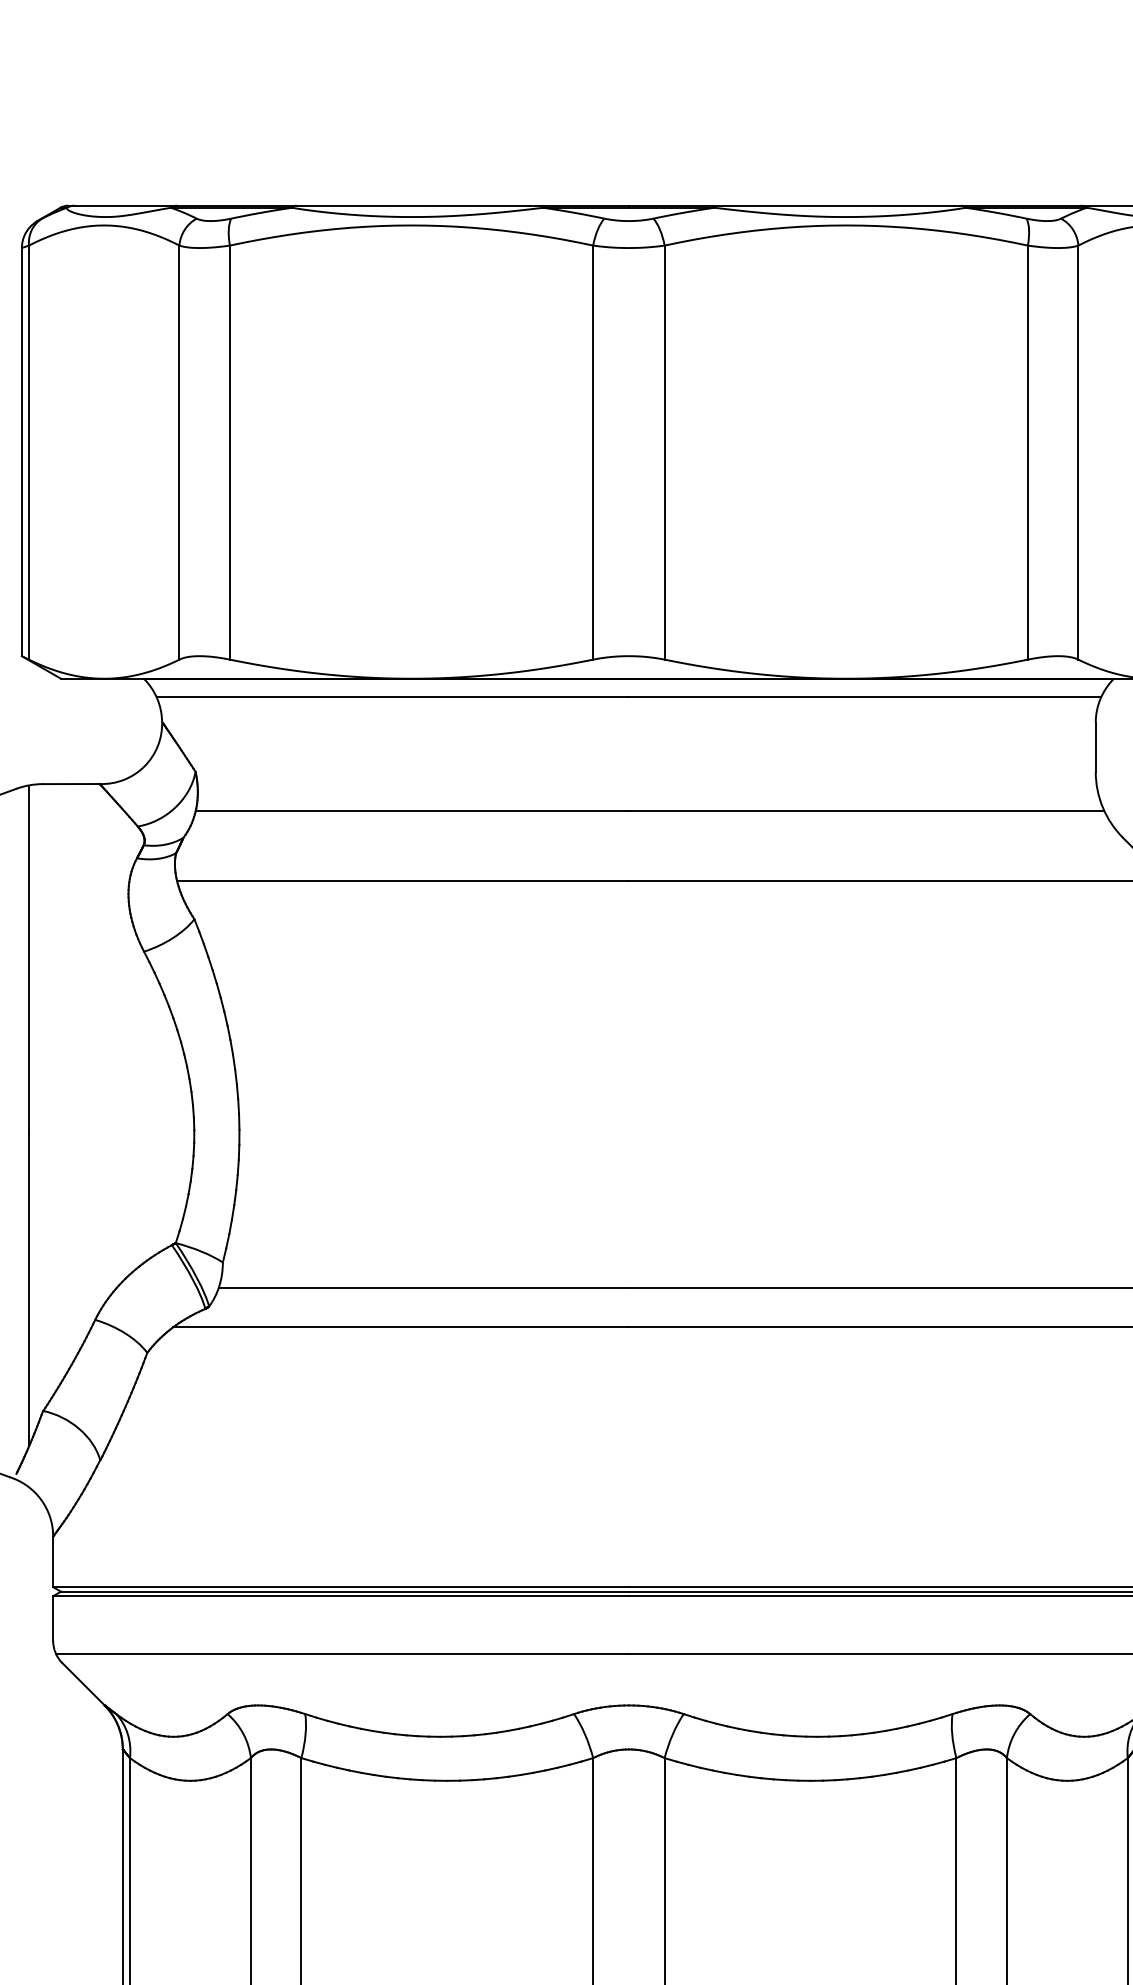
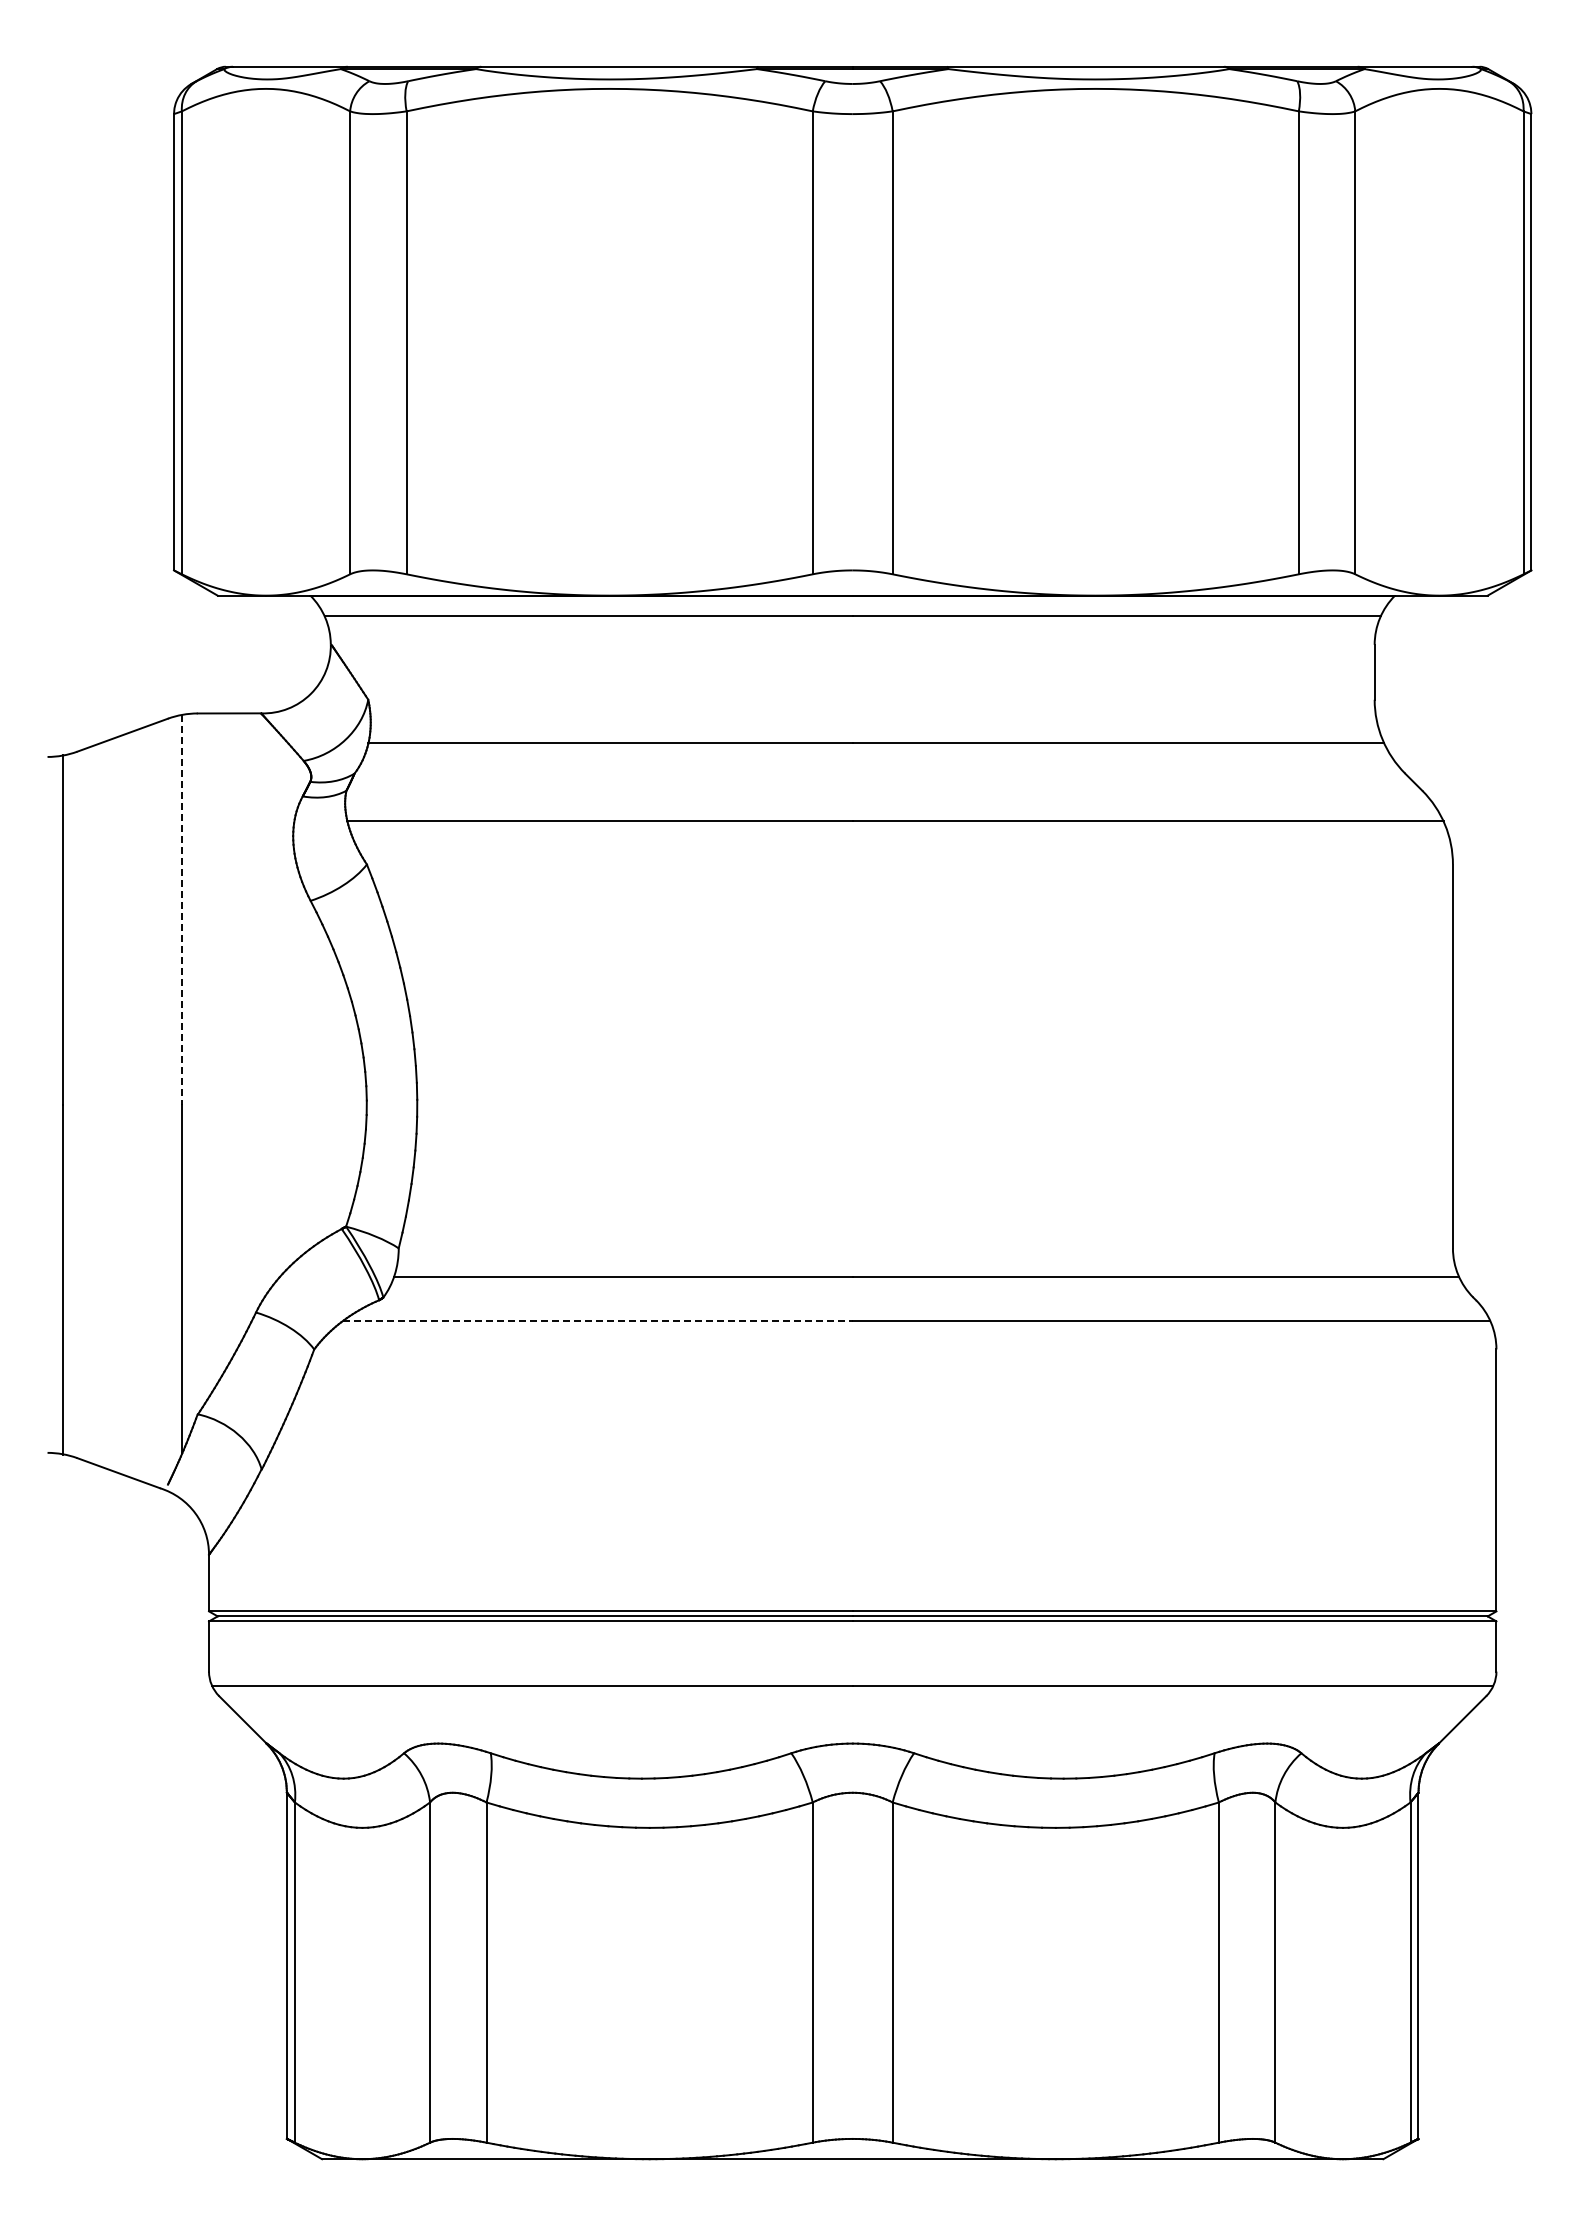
line: (29, 960) -> (182, 910), solid -> dashed
line: (401, 1327) -> (598, 1320), solid -> dashed

